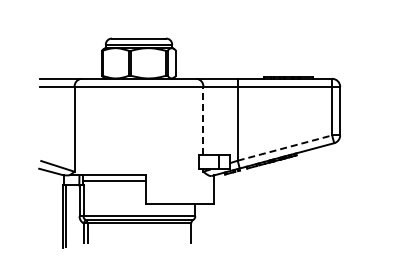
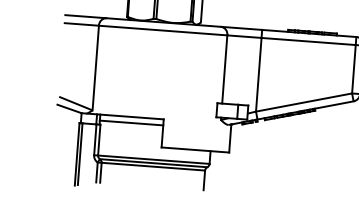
line: (203, 120) -> (224, 68), dashed -> solid
line: (284, 148) -> (303, 102), dashed -> solid

